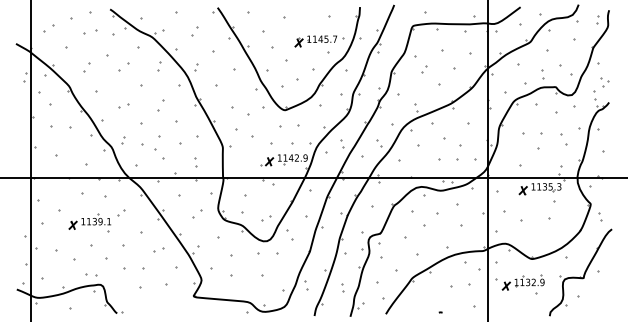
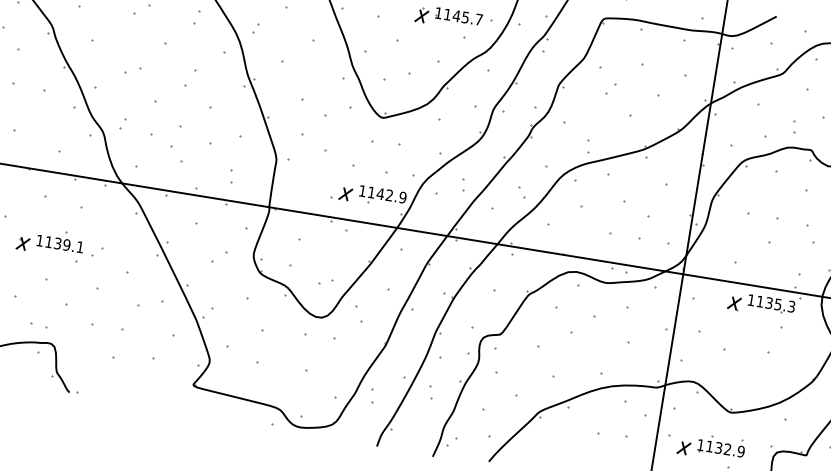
part: (121, 212) -> (97, 251), moved
part: (158, 249) -> (150, 303), size x1.6
part: (342, 287) -> (430, 391), moved

